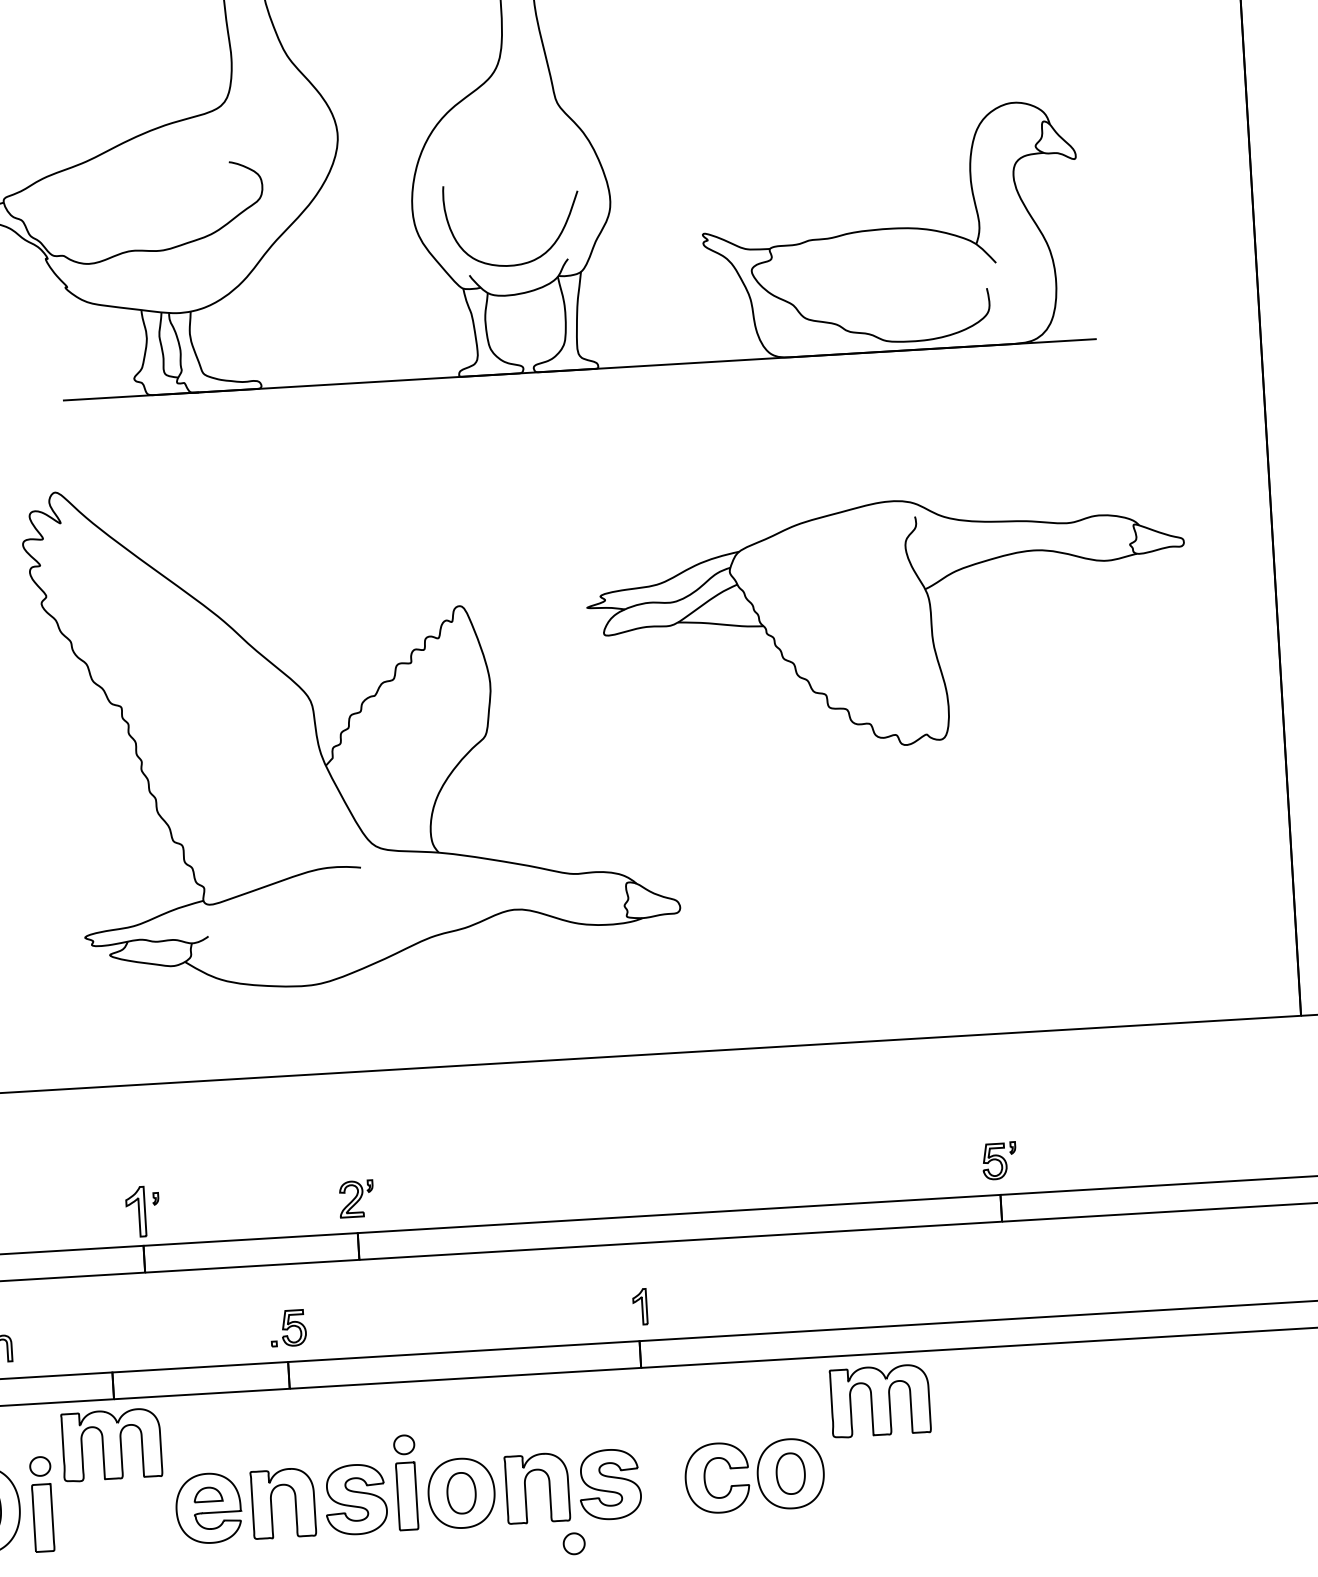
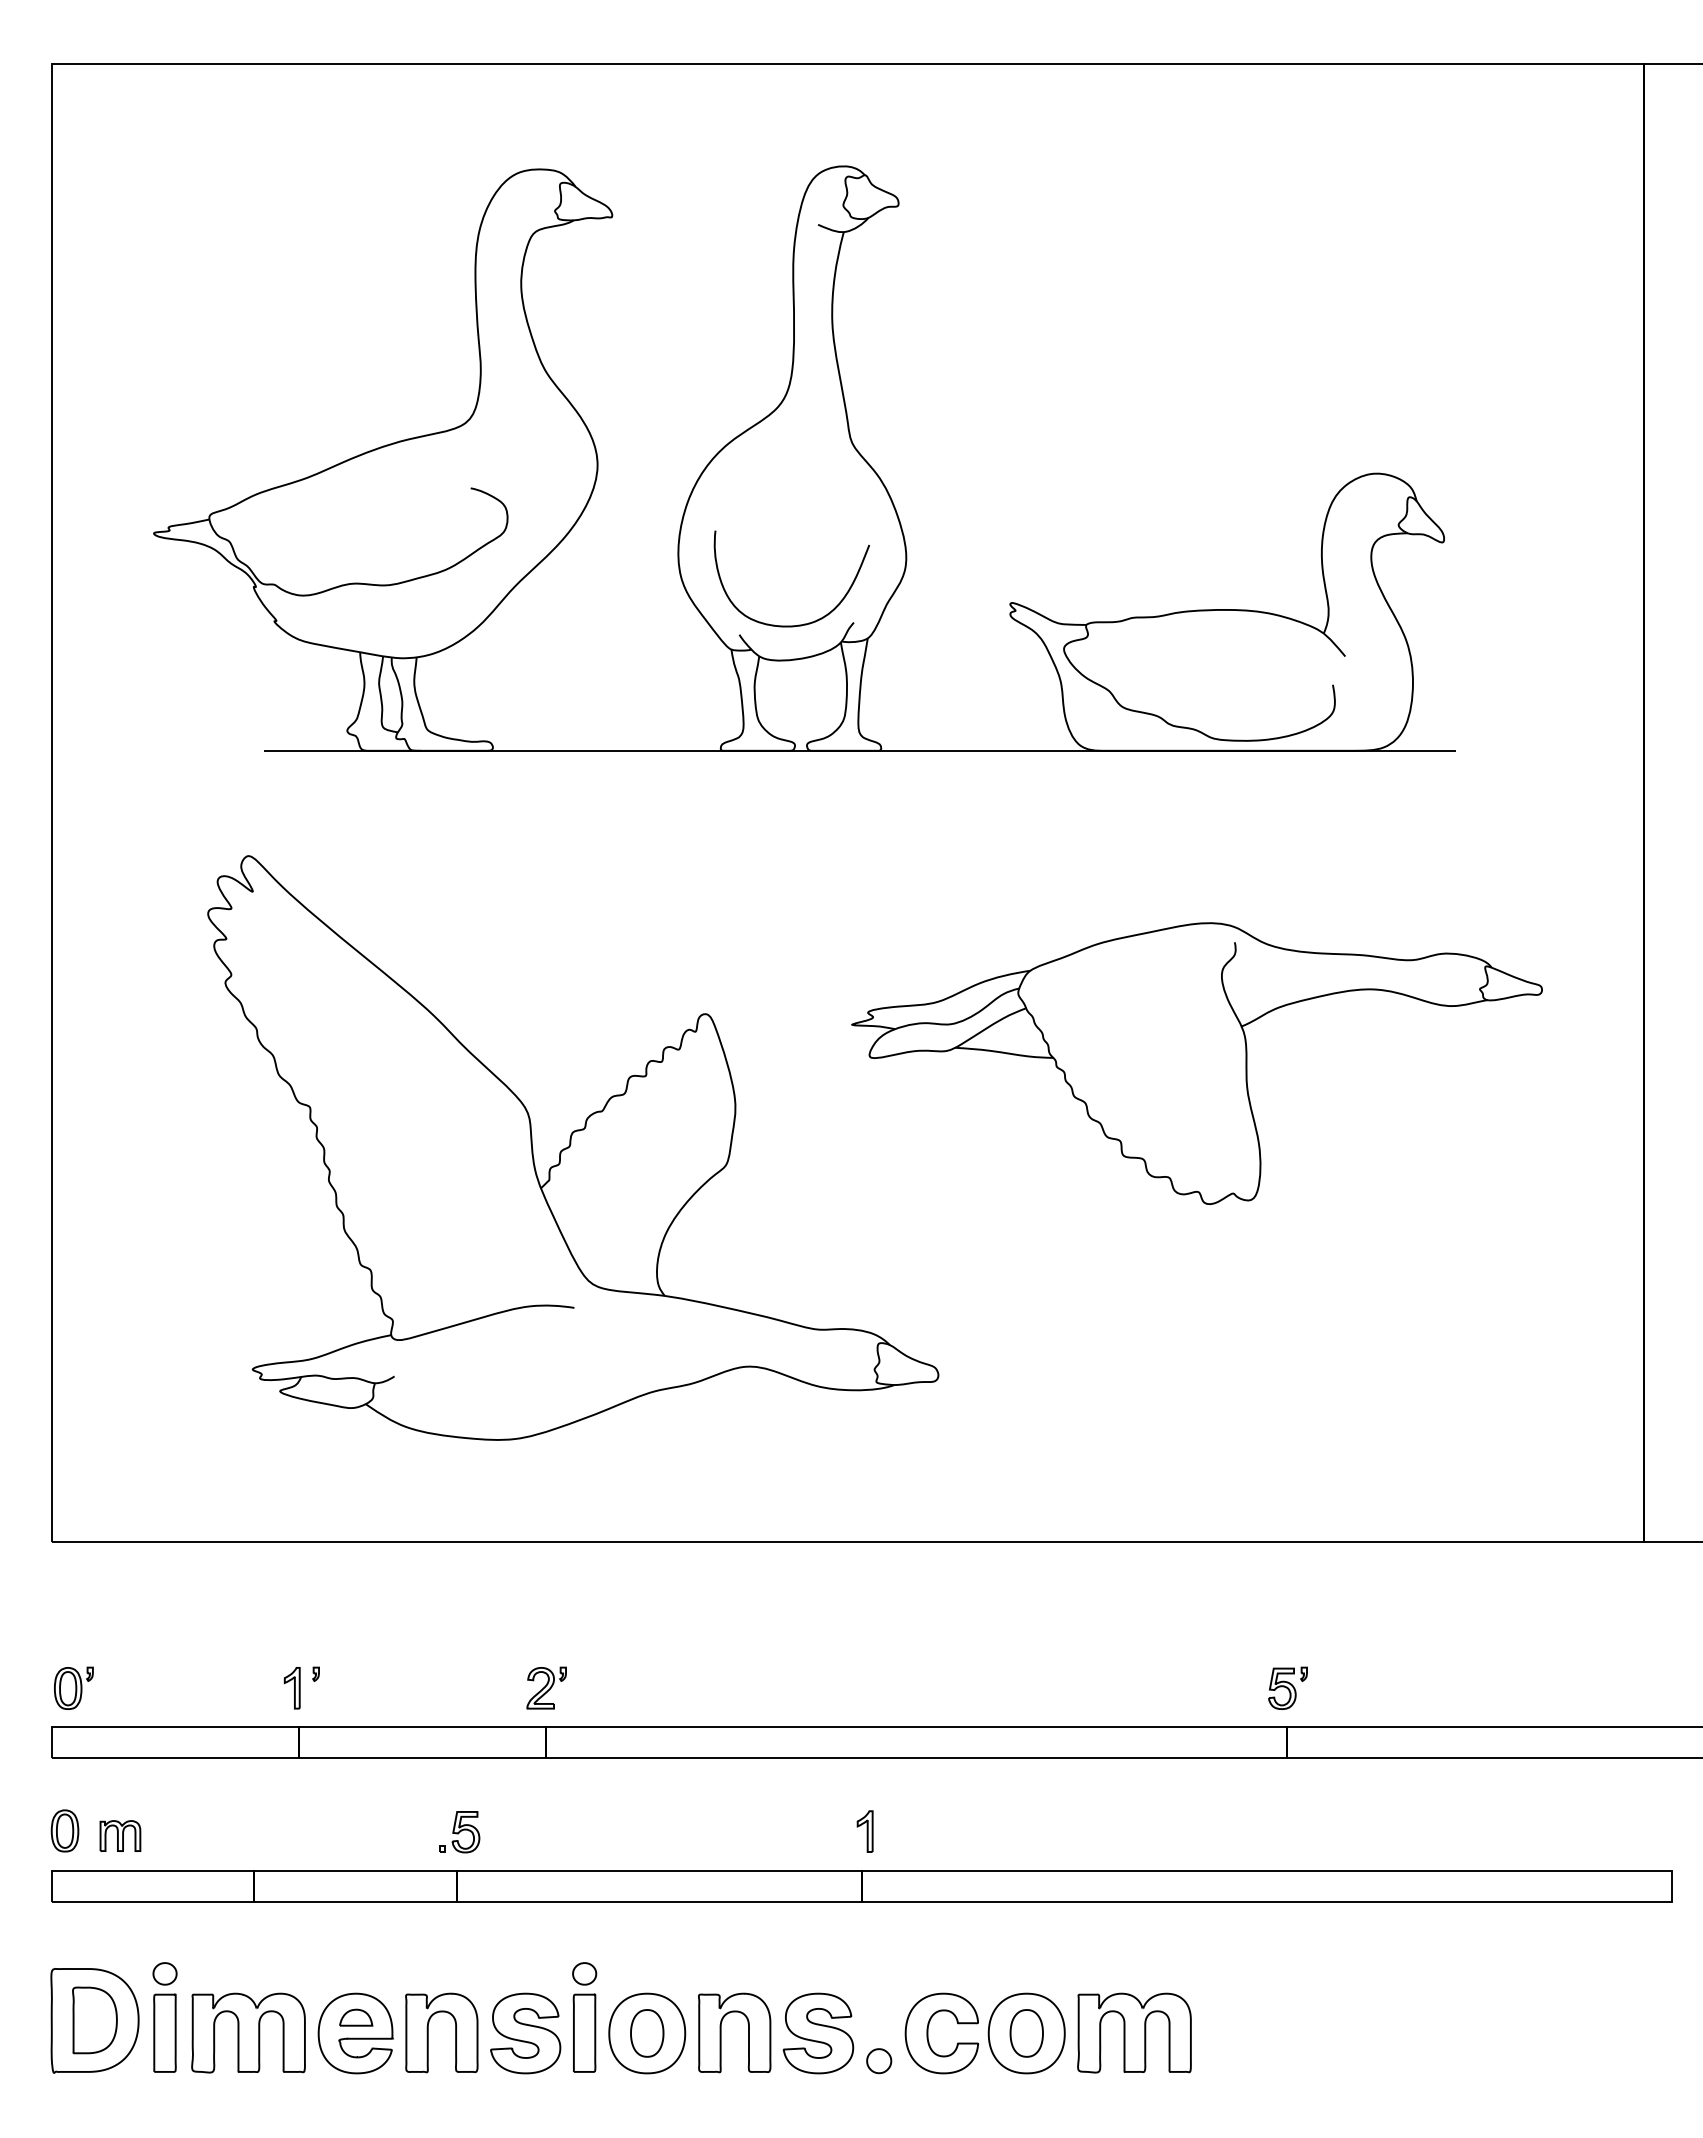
part: (135, 1212) -> (291, 1688), size x0.71
part: (880, 1400) -> (1134, 2032), moved
part: (111, 1444) -> (248, 2032), moved
part: (574, 1544) -> (879, 2061), moved

